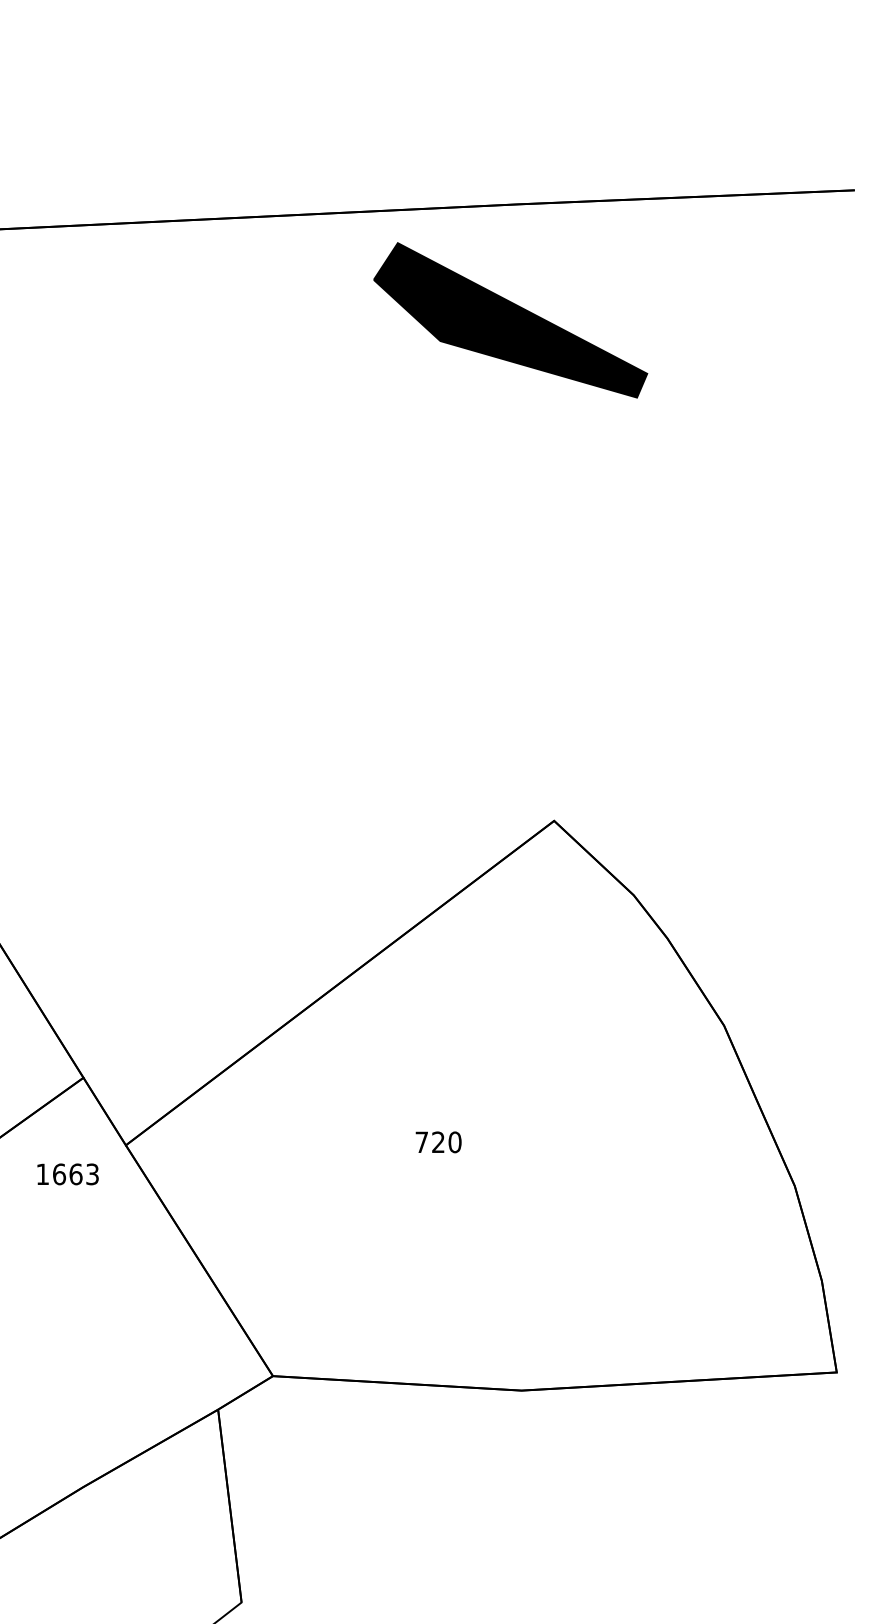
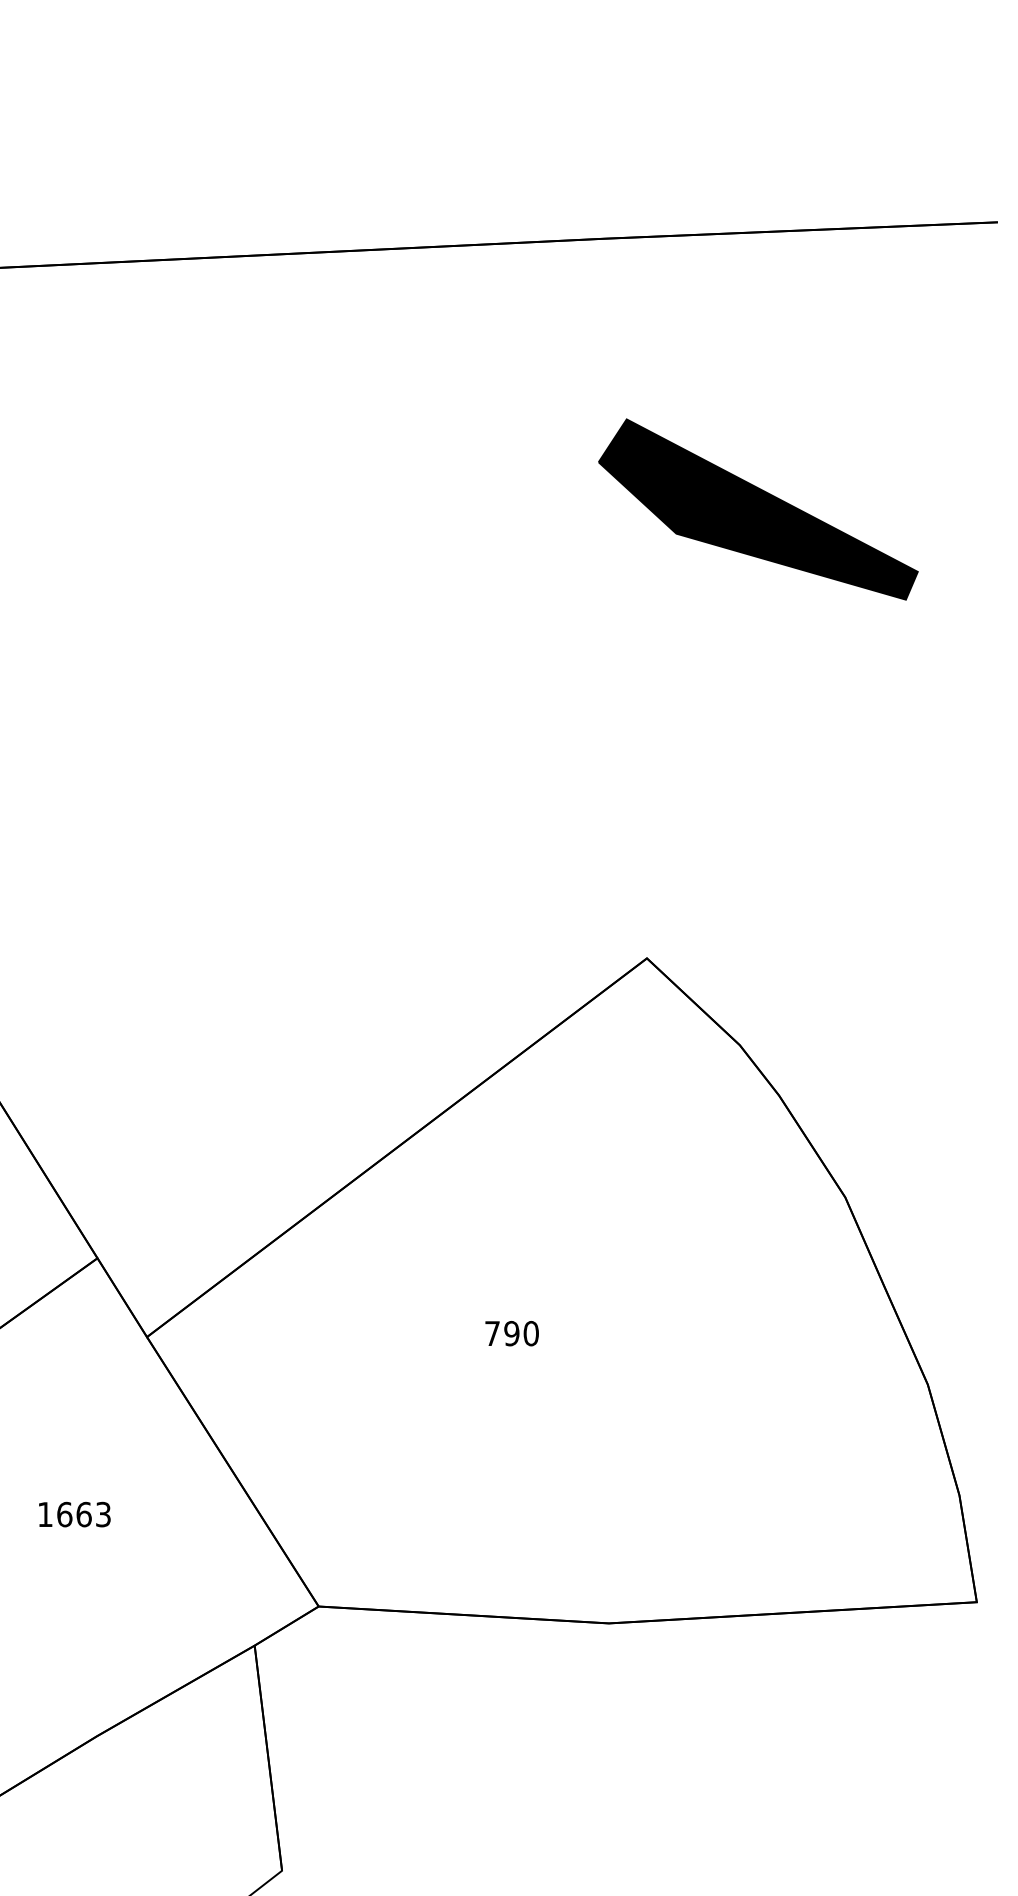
part: (510, 320) -> (758, 509), moved
text: (438, 1142) -> (511, 1333), 720 -> 790
text: (67, 1174) -> (74, 1514), moved

